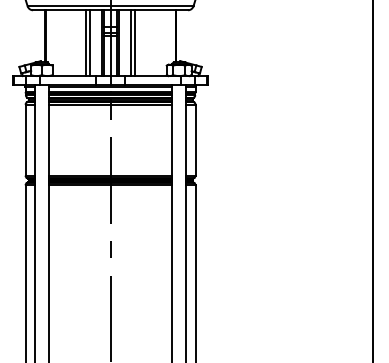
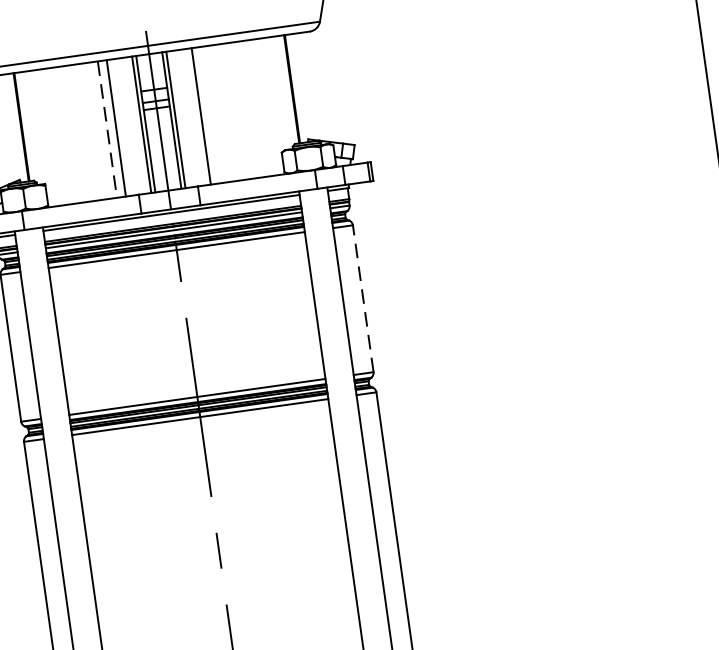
line: (85, 43) -> (106, 130), solid -> dashed
line: (135, 43) -> (210, 115), removed
line: (195, 139) -> (362, 297), solid -> dashed

